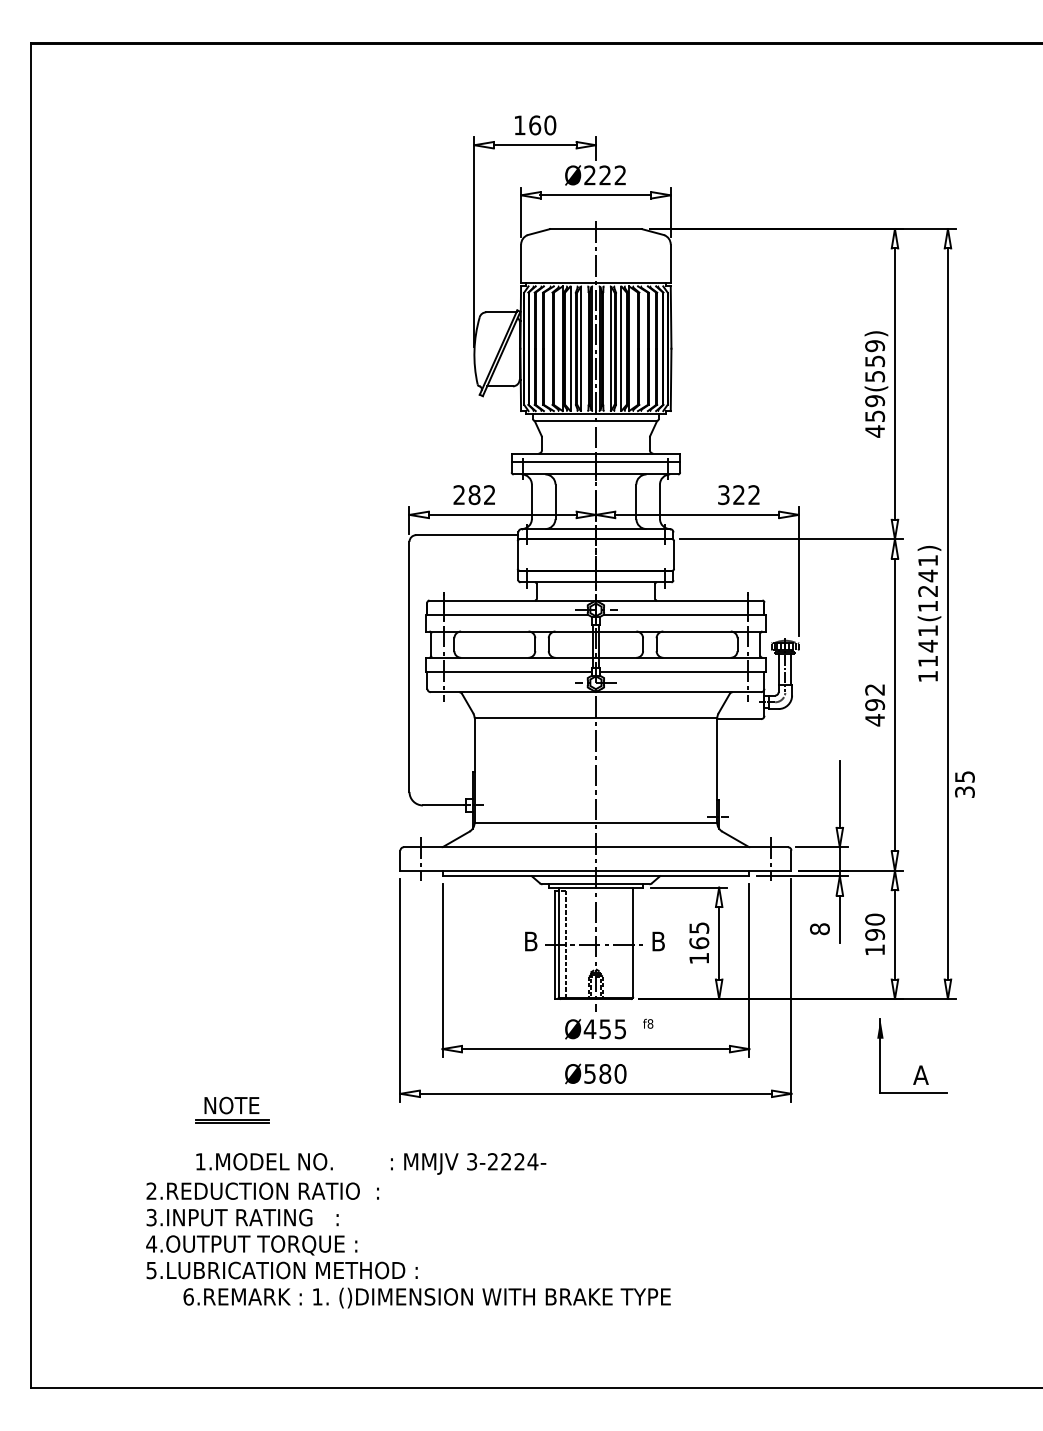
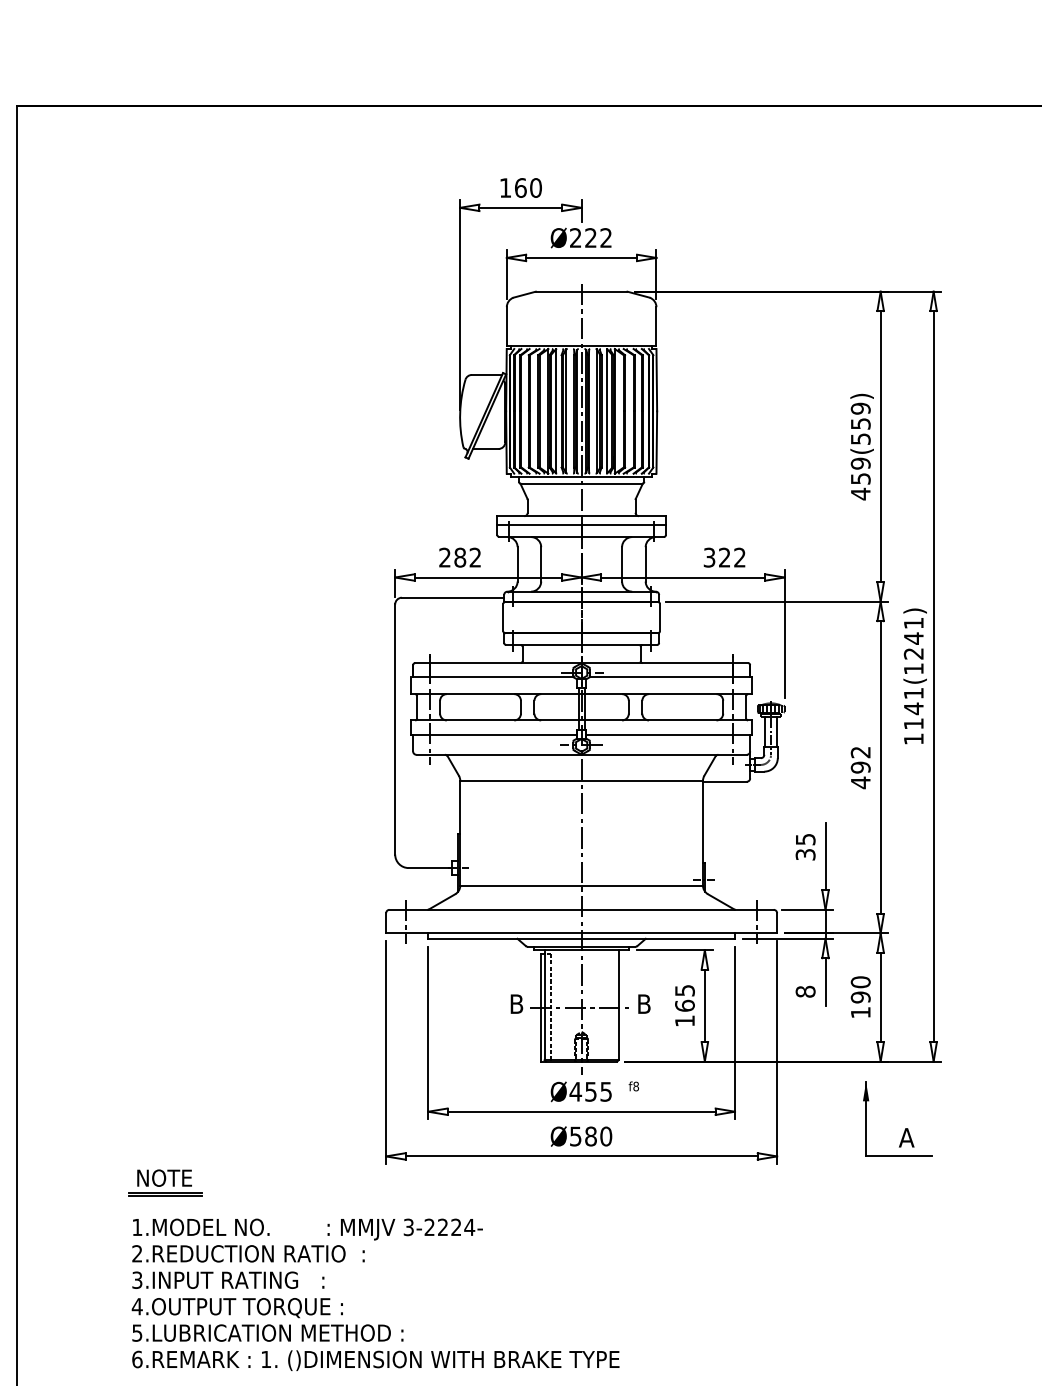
text: (964, 784) -> (805, 847), moved
part: (232, 1109) -> (165, 1182), moved
text: (371, 1163) -> (308, 1229), moved
text: (426, 1297) -> (375, 1360), moved

